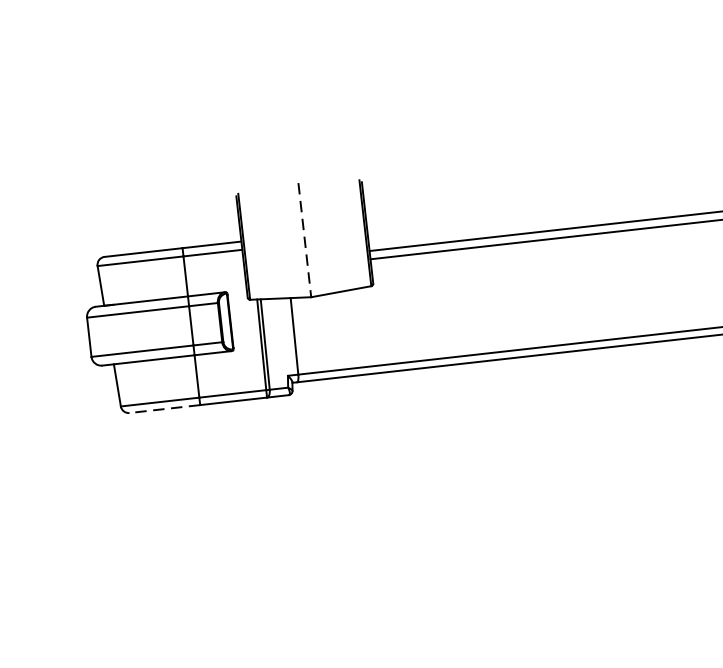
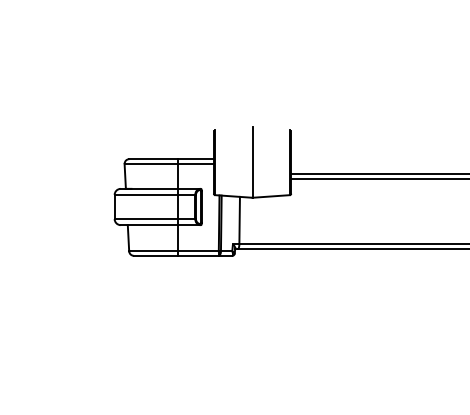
line: (304, 241) -> (252, 163), dashed -> solid
line: (164, 408) -> (155, 255), dashed -> solid

